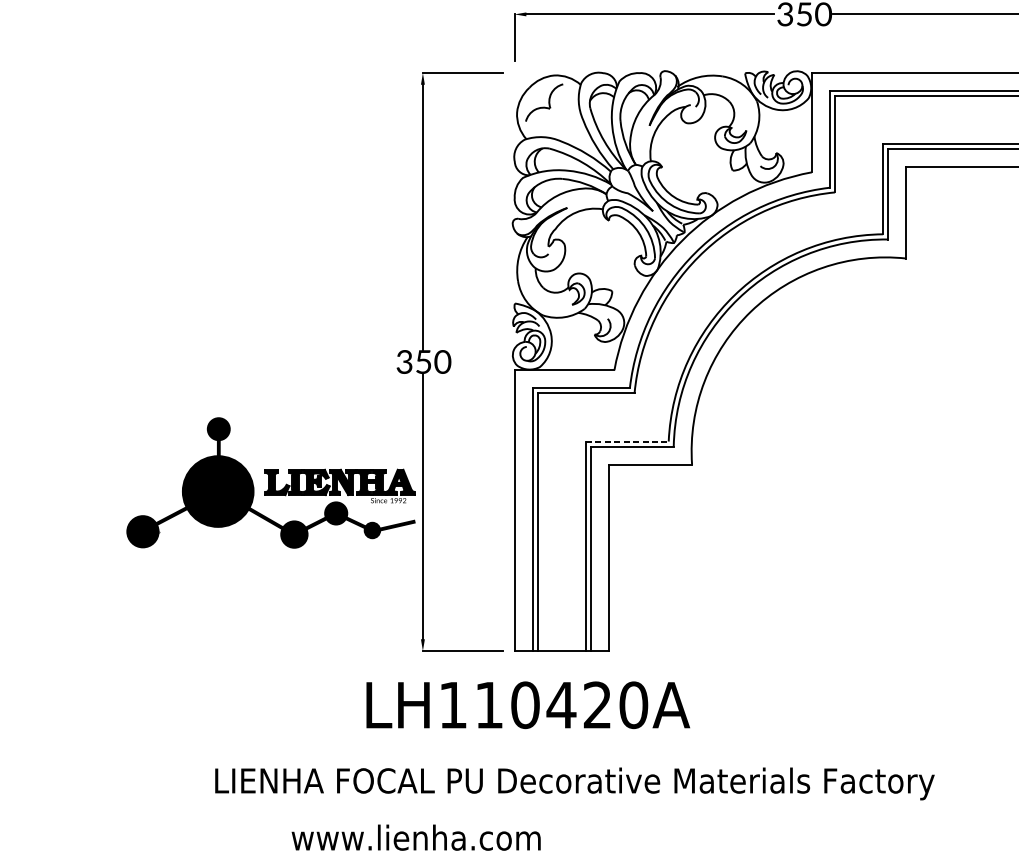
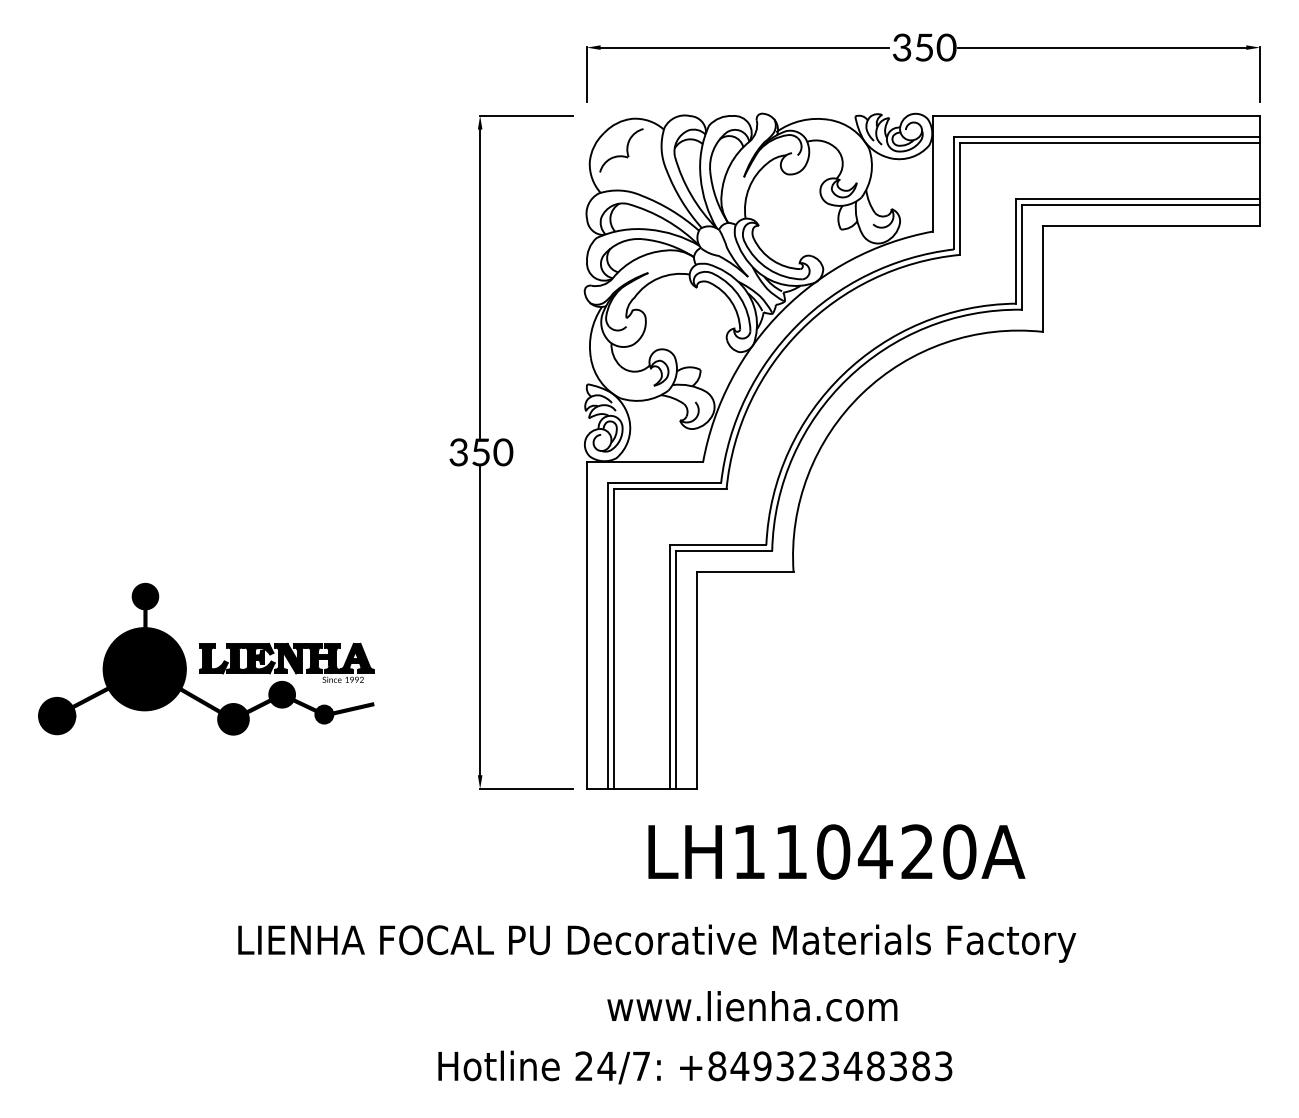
line: (627, 441) -> (718, 544), dashed -> solid
part: (271, 482) -> (206, 658), moved
text: (527, 704) -> (836, 851), moved
text: (416, 837) -> (752, 1006), moved

